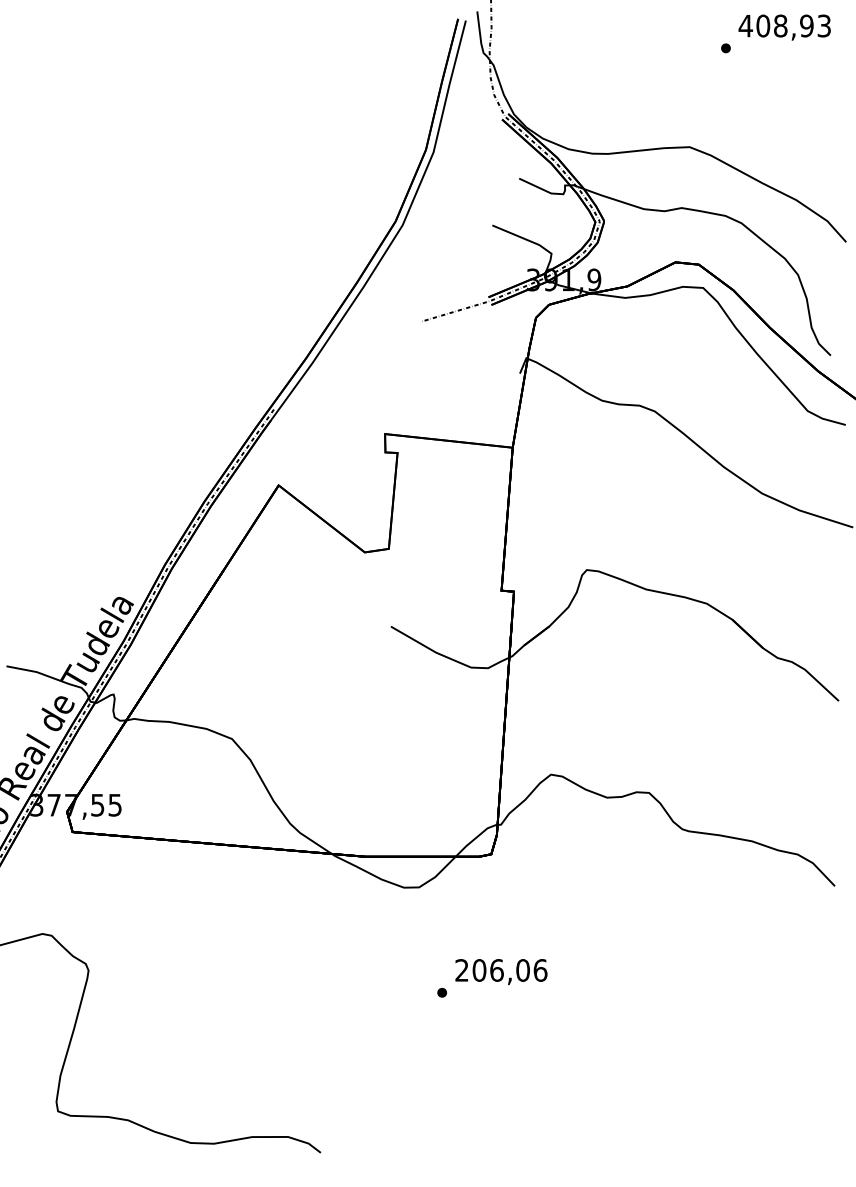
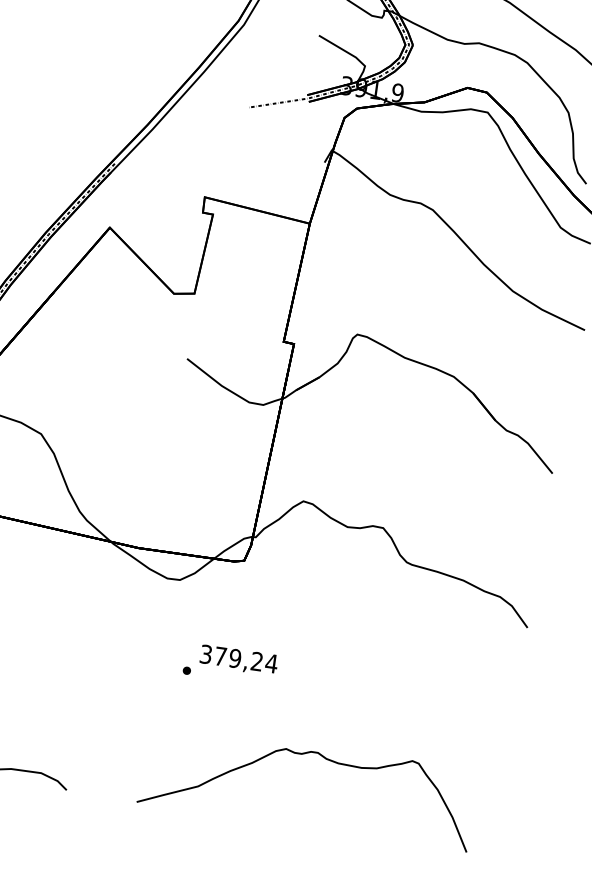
text: (501, 970) -> (239, 659), 206,06 -> 379,24
curve: (591, 1072) -> (302, 754), added

